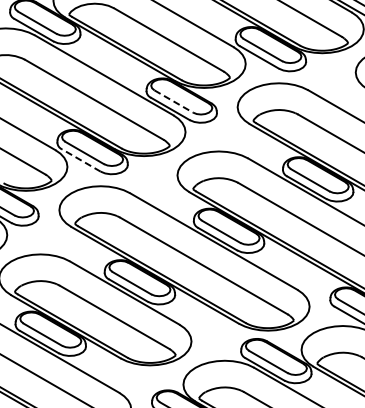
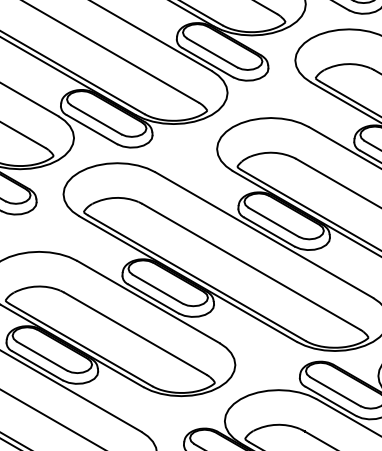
line: (174, 101) -> (213, 53), dashed -> solid
line: (80, 160) -> (91, 129), dashed -> solid

